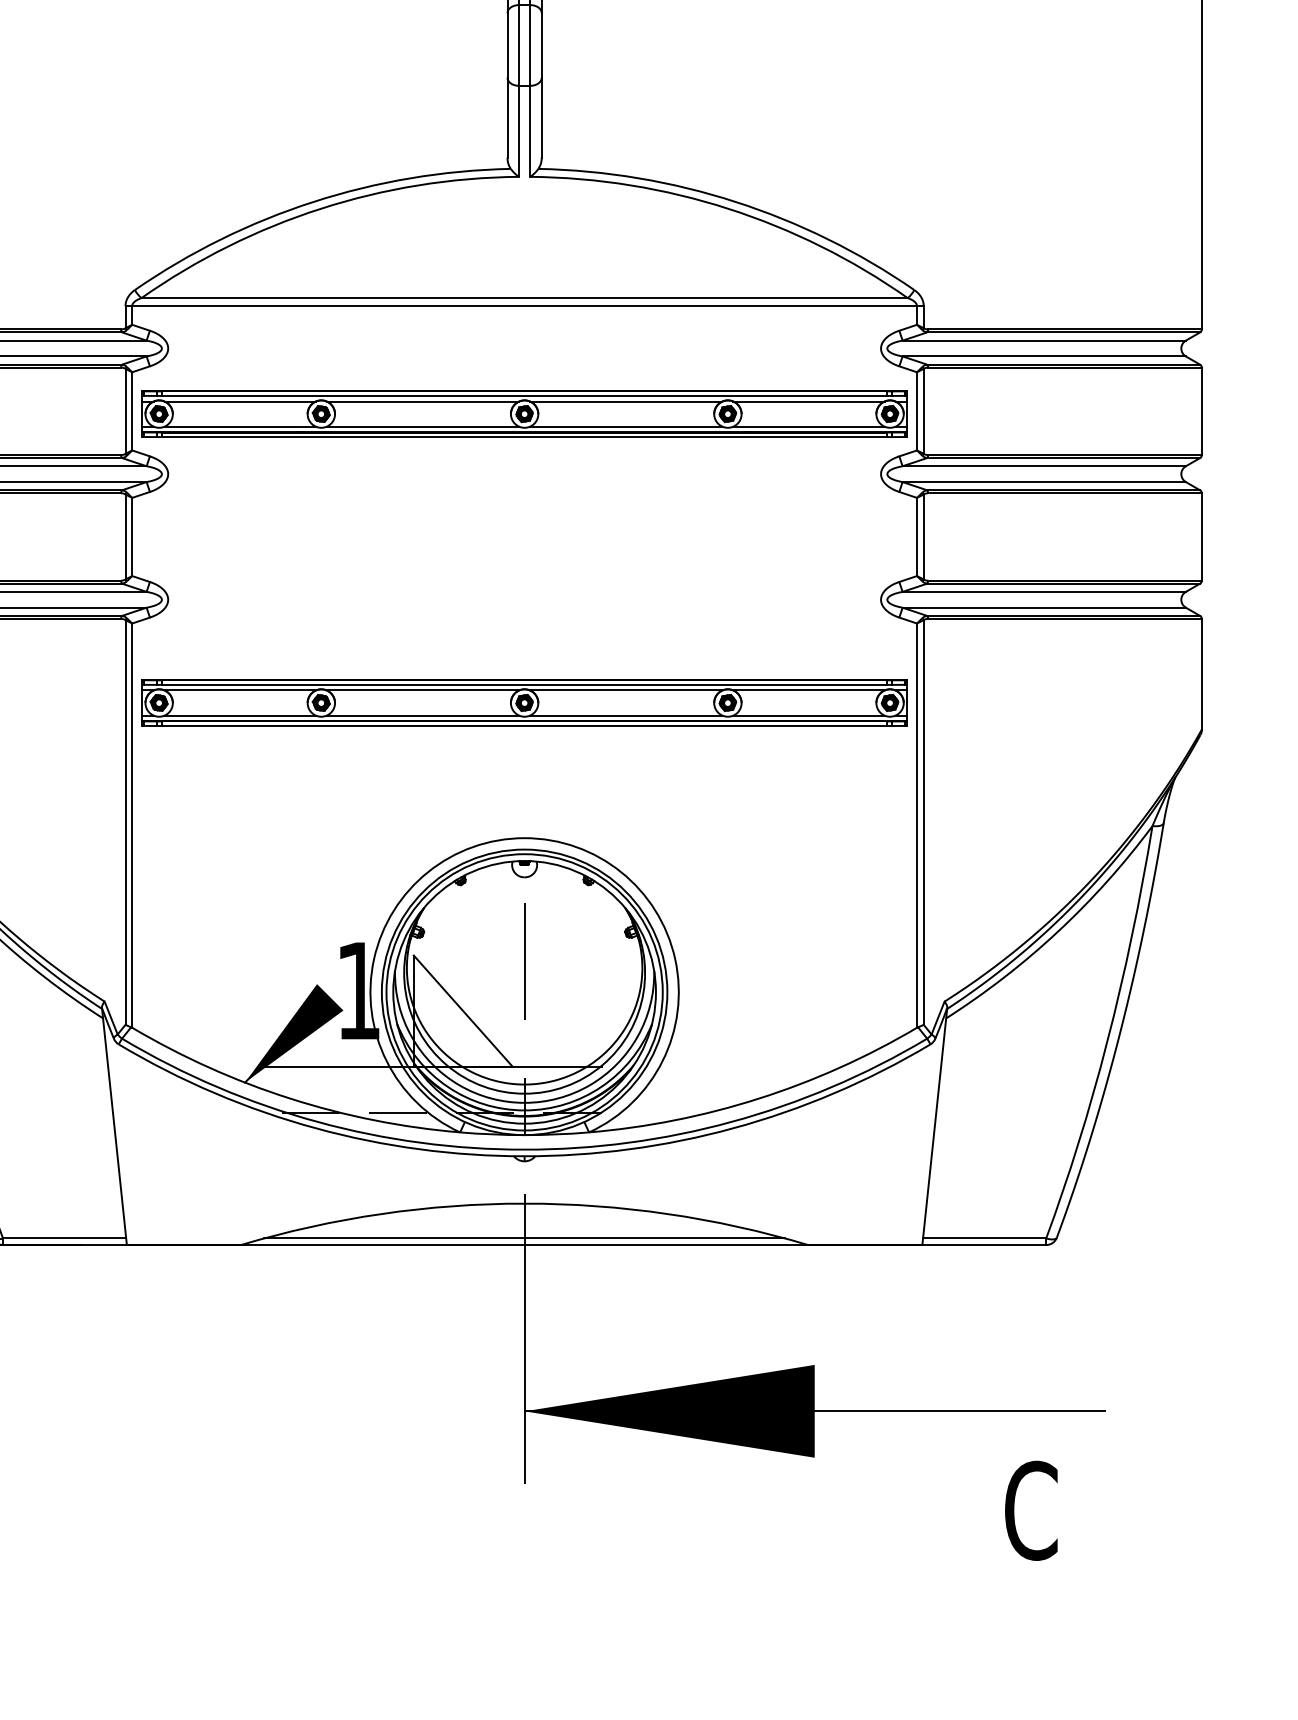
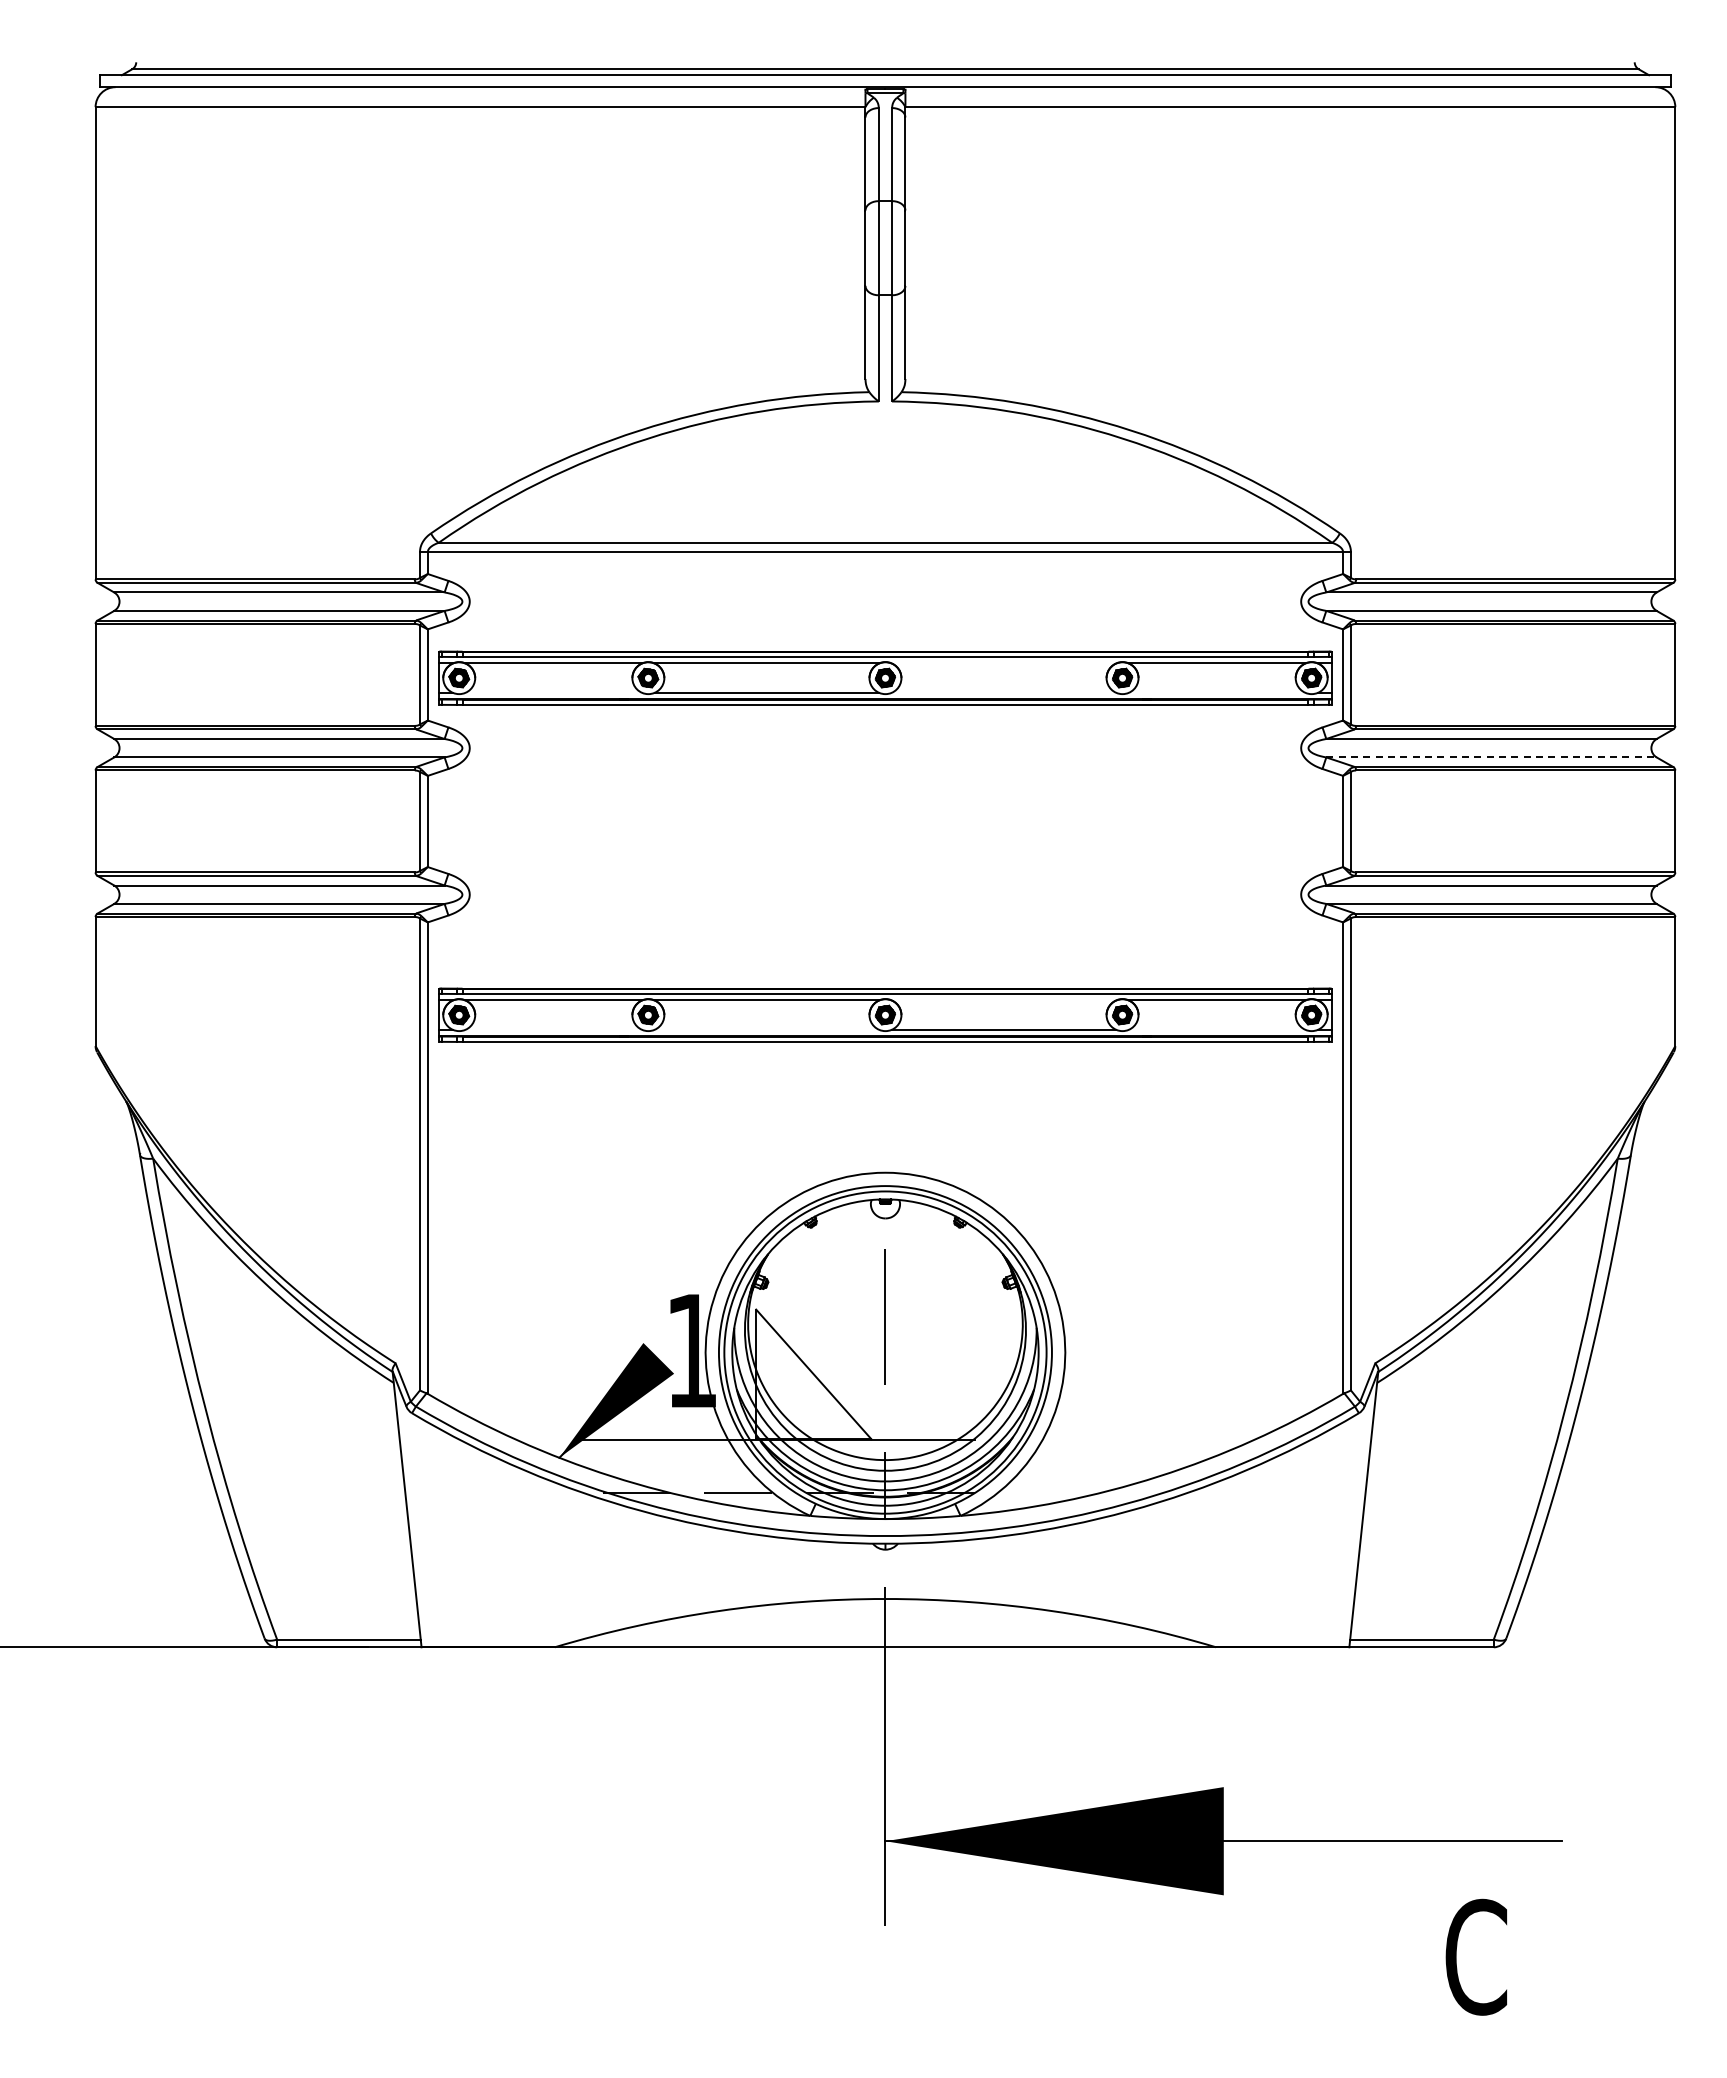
line: (625, 401) -> (1003, 663), removed
line: (240, 426) -> (553, 692), removed
line: (625, 426) -> (1003, 692), removed
line: (808, 426) -> (1216, 692), removed
line: (1045, 482) -> (1492, 757), solid -> dashed
line: (625, 690) -> (1003, 1000), removed
line: (240, 715) -> (553, 1029), removed
line: (422, 715) -> (766, 1029), removed
line: (808, 715) -> (1216, 1029), removed
line: (524, 1238) -> (885, 1639), removed

